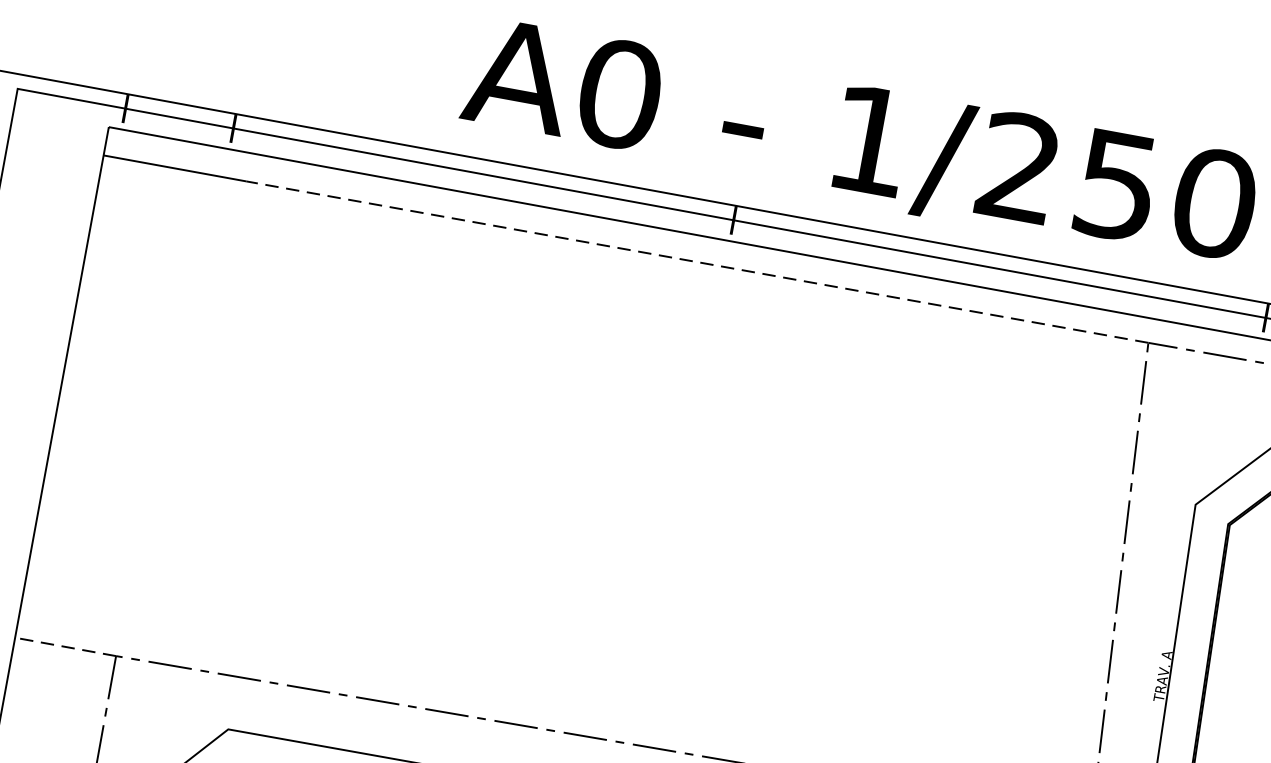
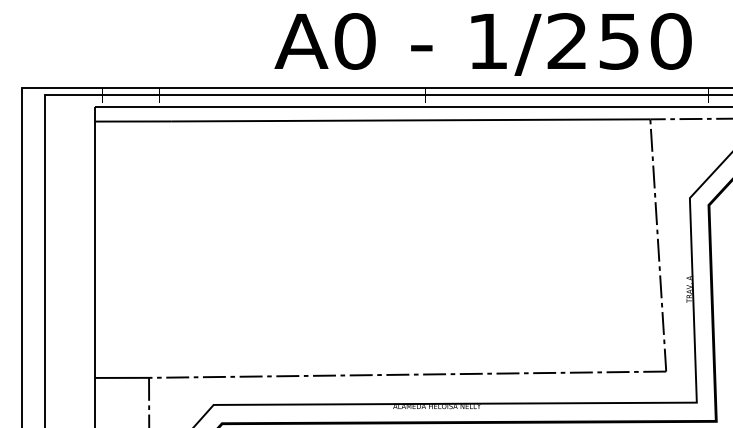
line: (696, 262) -> (410, 120), dashed -> solid
line: (66, 646) -> (122, 377), dashed -> solid

